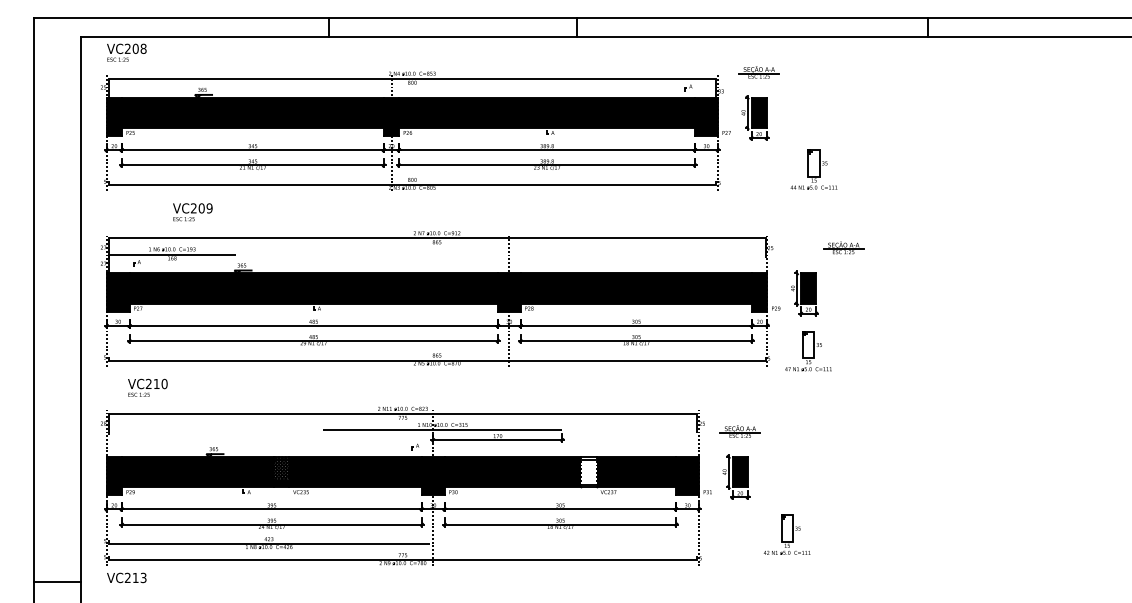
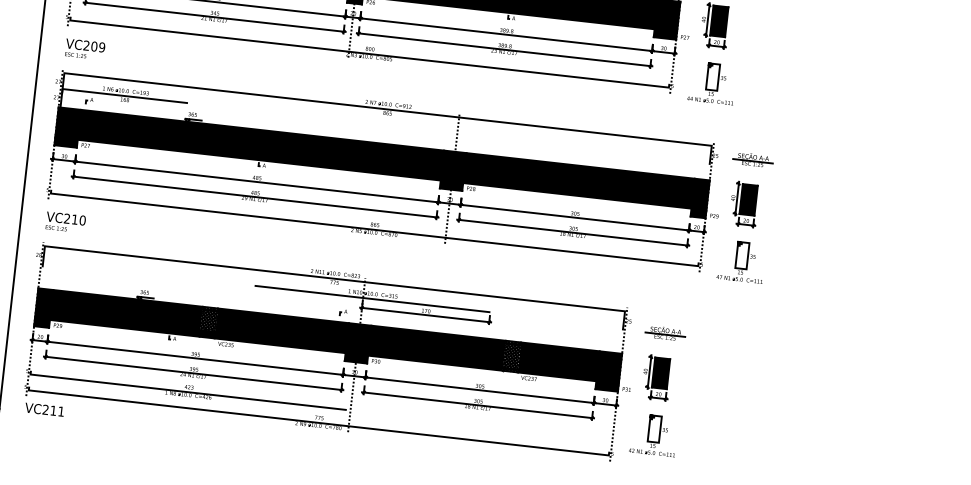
part: (813, 169) -> (711, 83), moved
text: (192, 212) -> (84, 49), moved
part: (843, 247) -> (753, 159), moved
text: (147, 387) -> (65, 222), moved
hatch: (588, 471) -> (511, 355), added
part: (786, 534) -> (653, 434), moved
text: (143, 577) -> (61, 411), VC213 -> VC211

